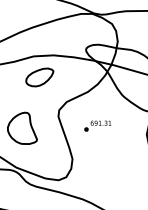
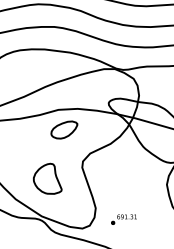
part: (97, 125) -> (123, 219), moved

